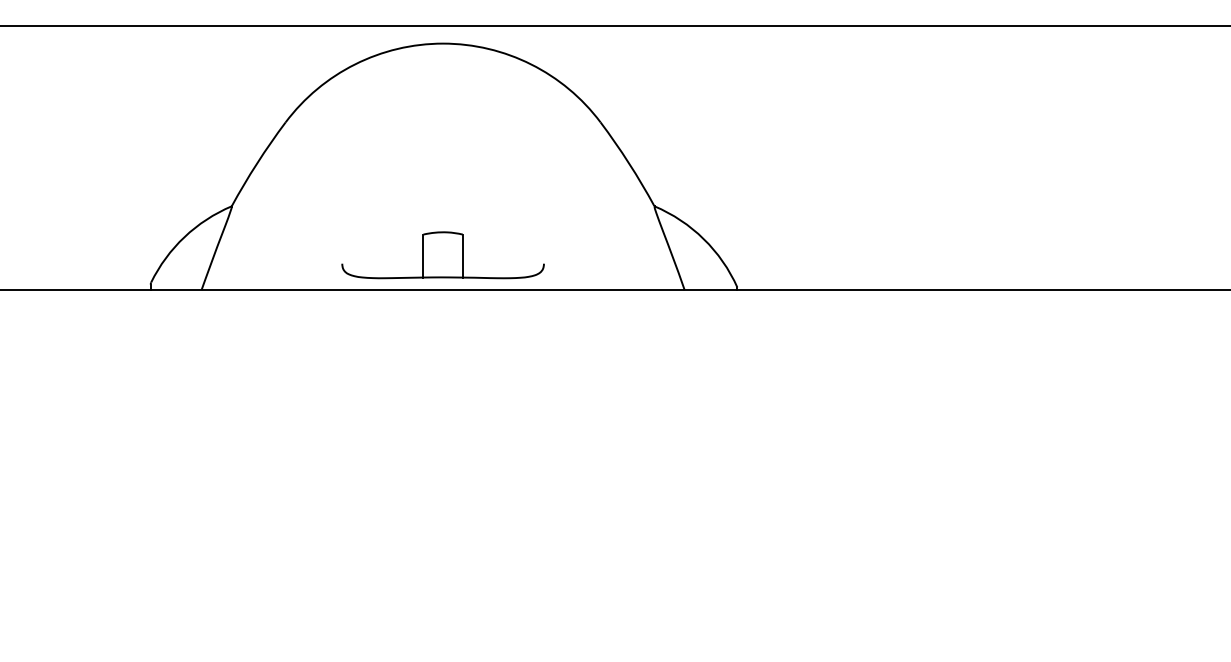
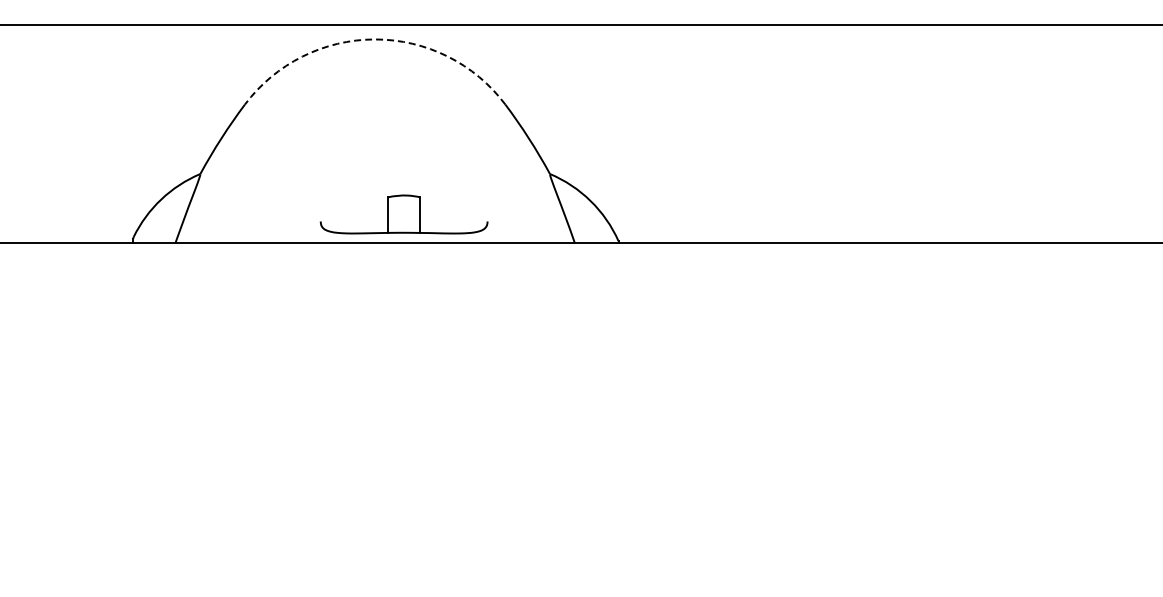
arc: (443, 43) -> (375, 39), solid -> dashed
part: (442, 255) -> (403, 214), moved

